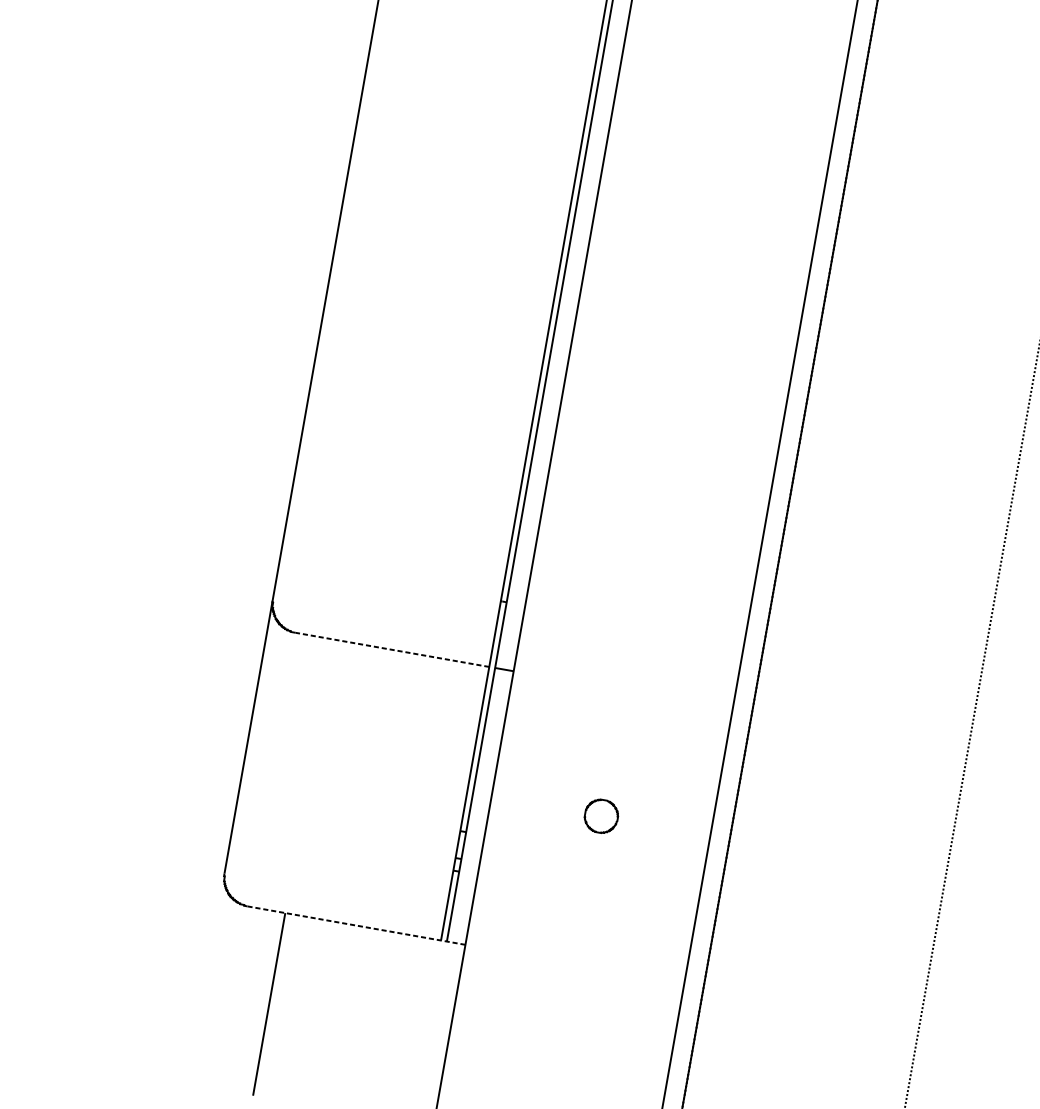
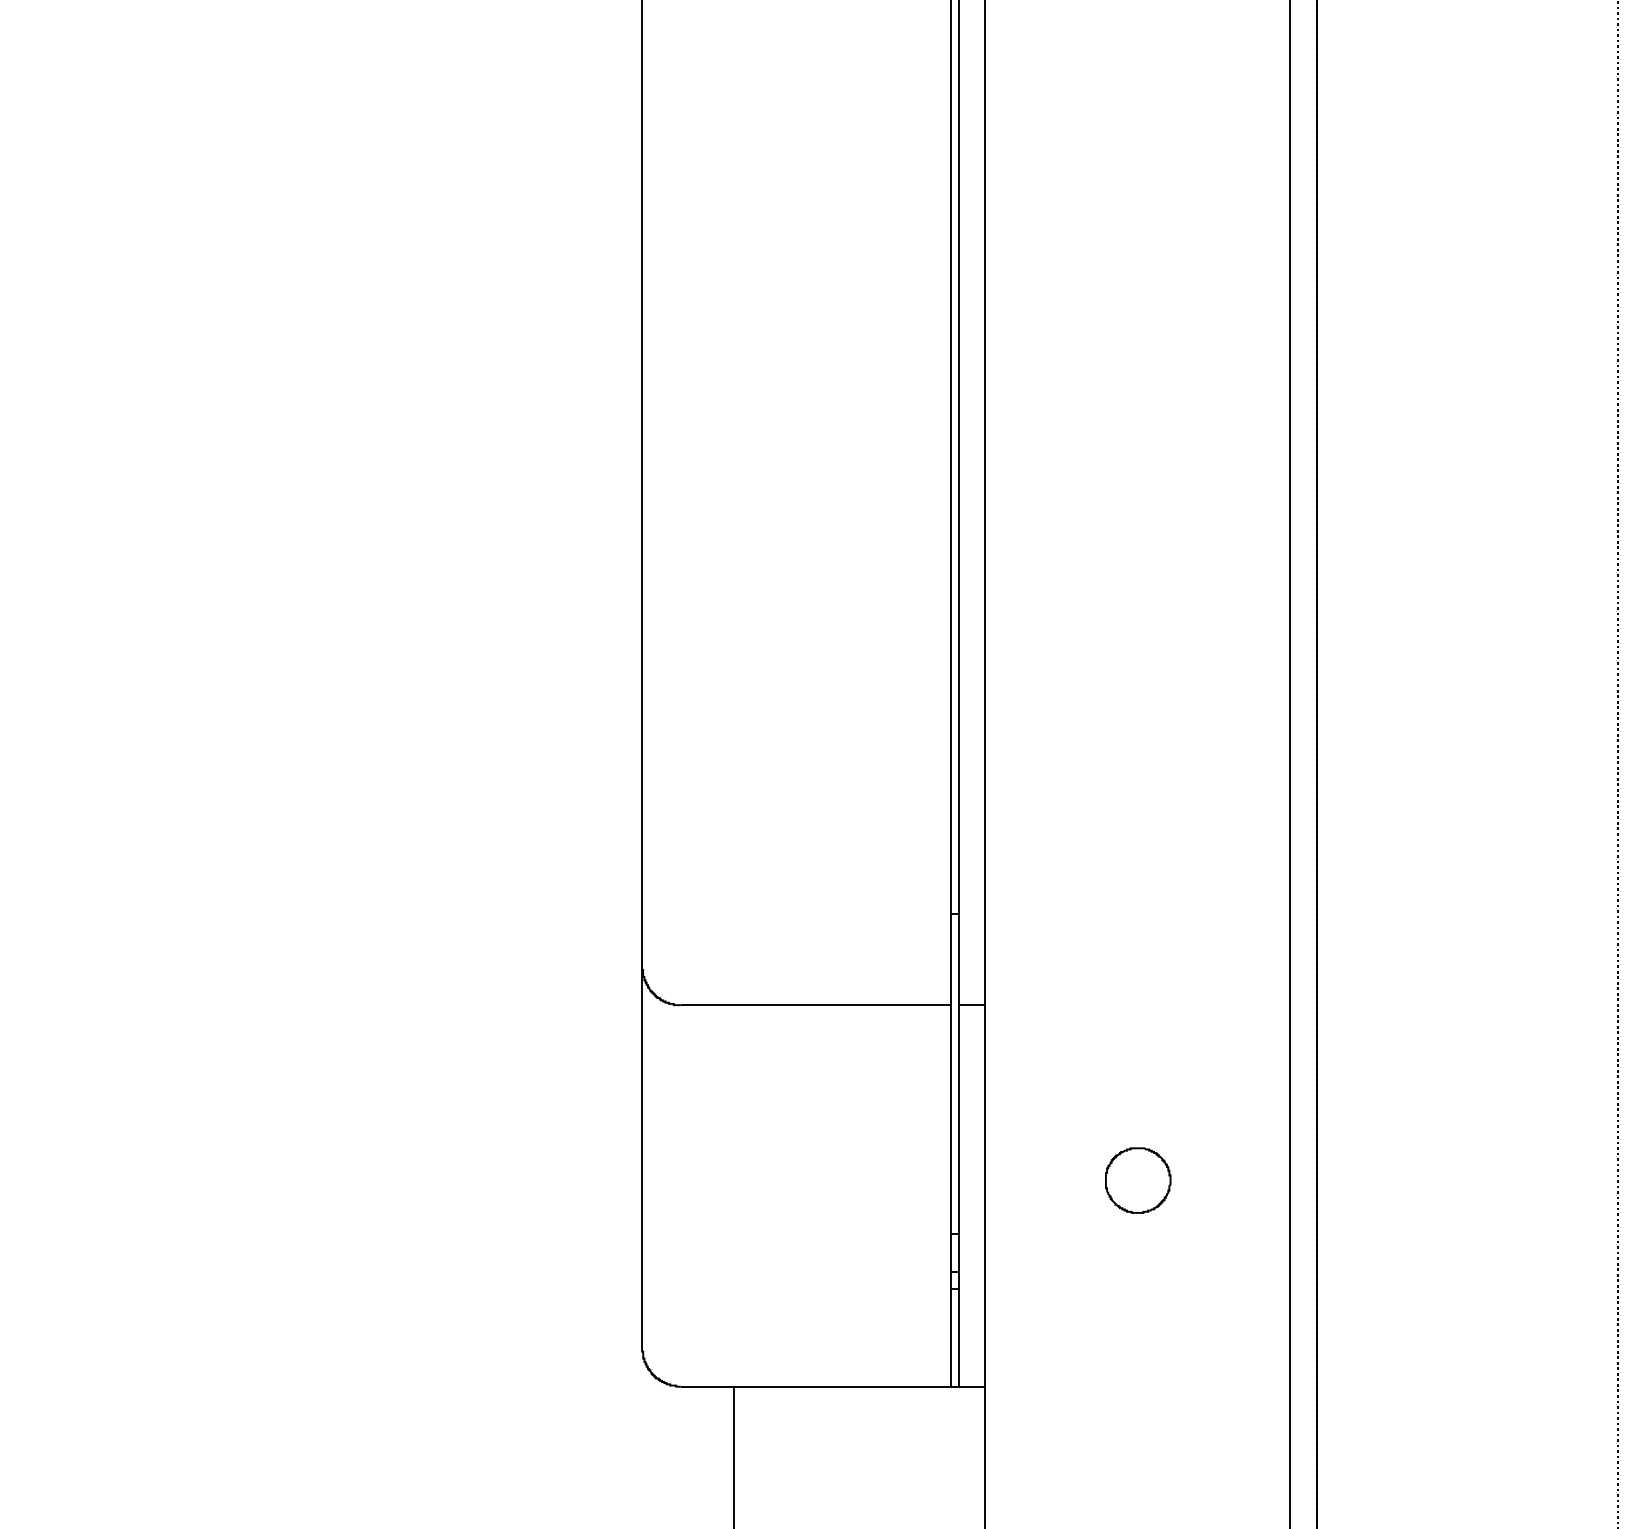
line: (392, 650) -> (815, 1005), dashed -> solid
part: (601, 816) -> (1138, 1180), size x1.43
line: (356, 925) -> (832, 1386), dashed -> solid

